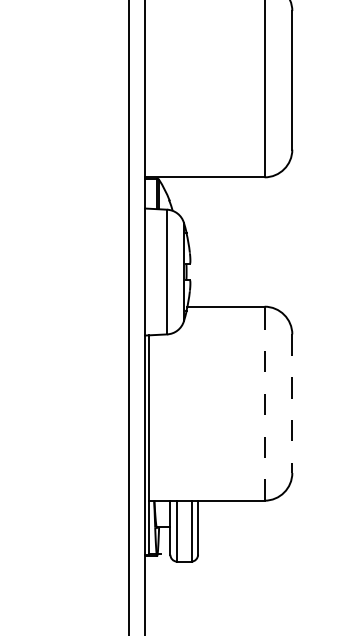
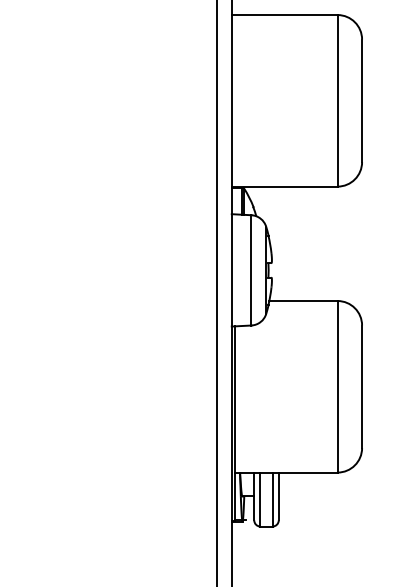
line: (264, 403) -> (337, 386), dashed -> solid
line: (292, 404) -> (362, 387), dashed -> solid

